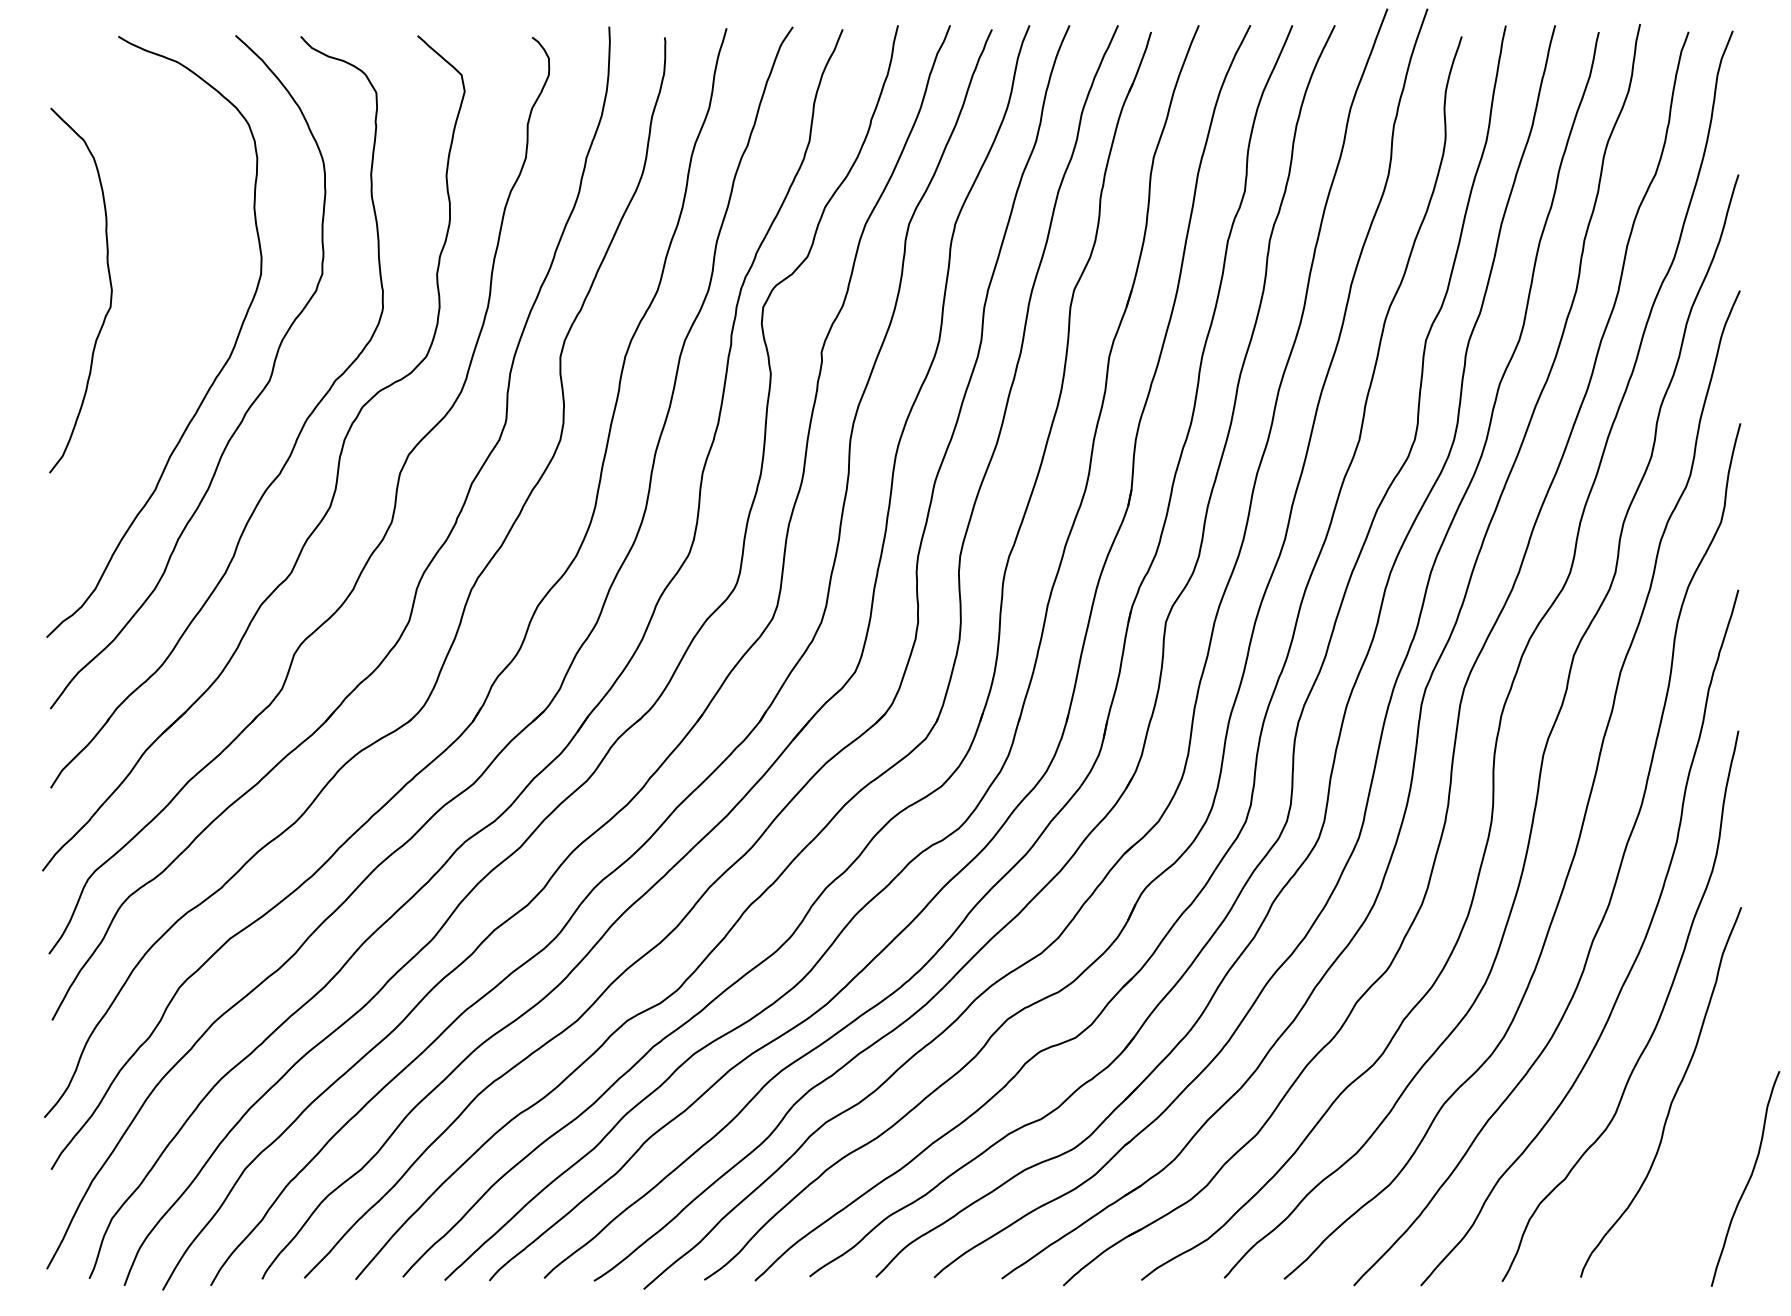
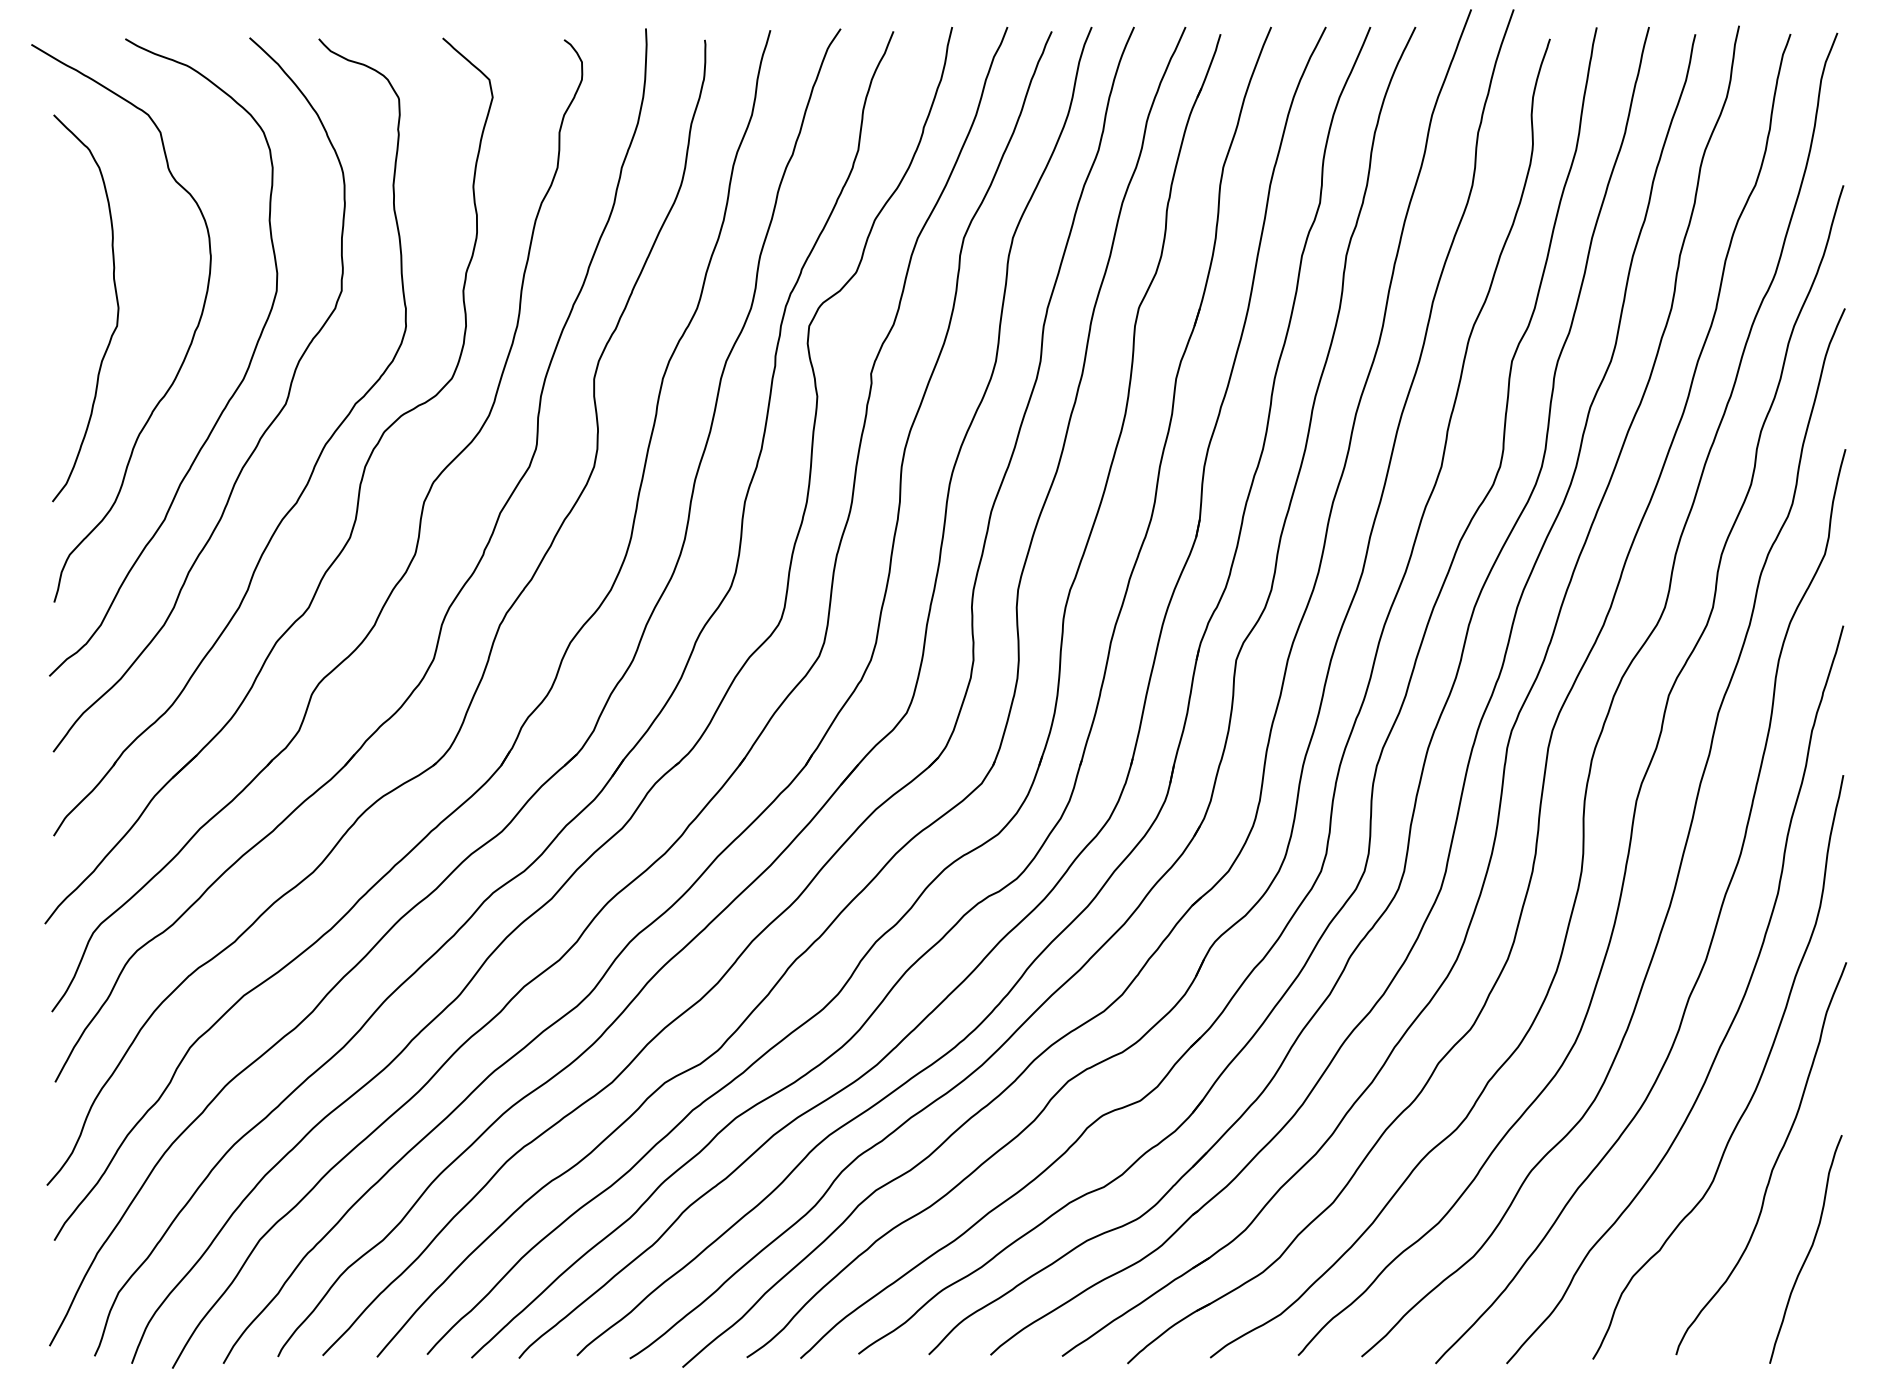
curve: (175, 331) -> (186, 351), added
curve: (1747, 1180) -> (1808, 1251), moved

